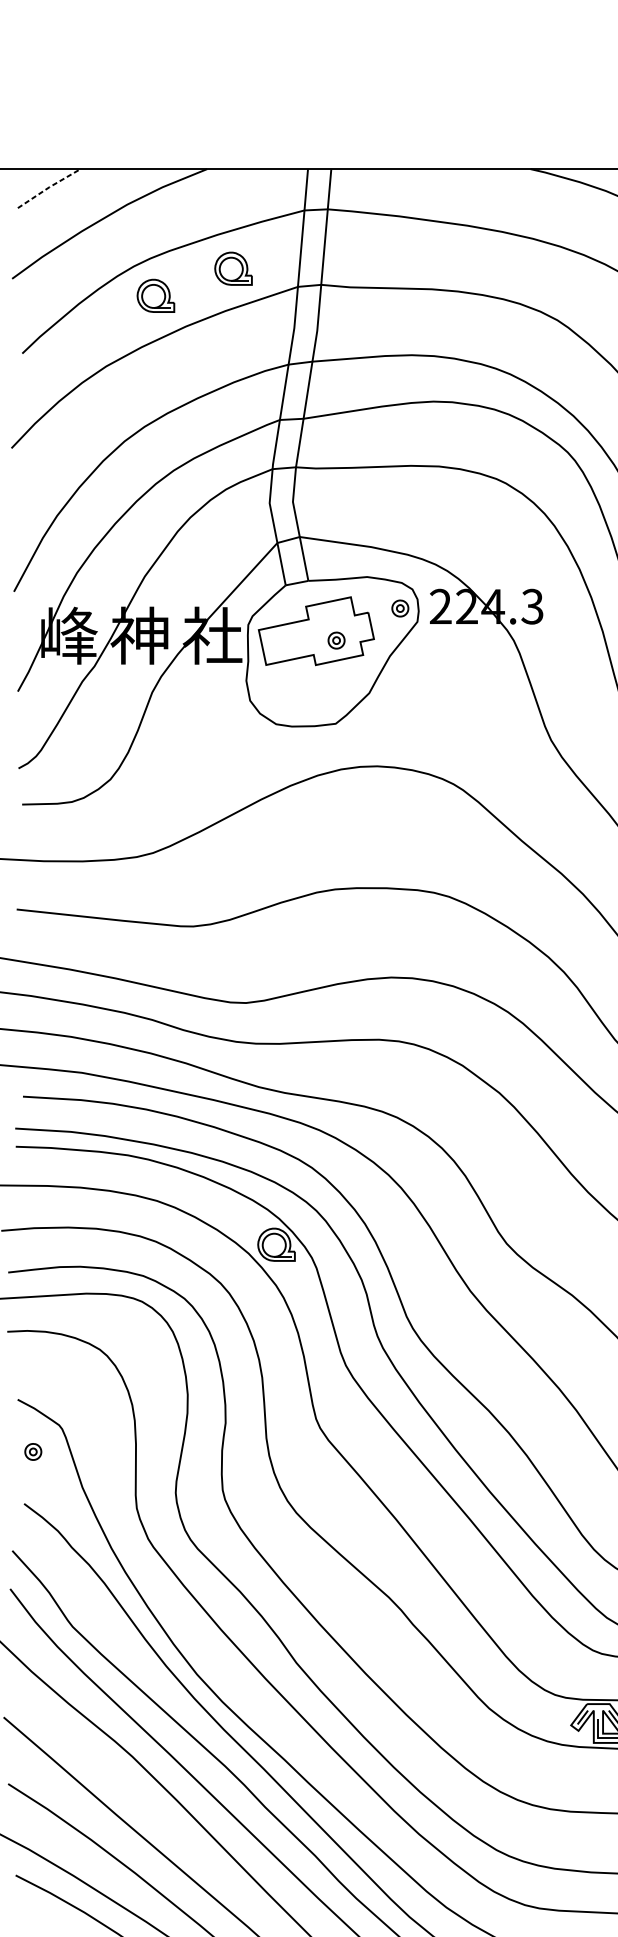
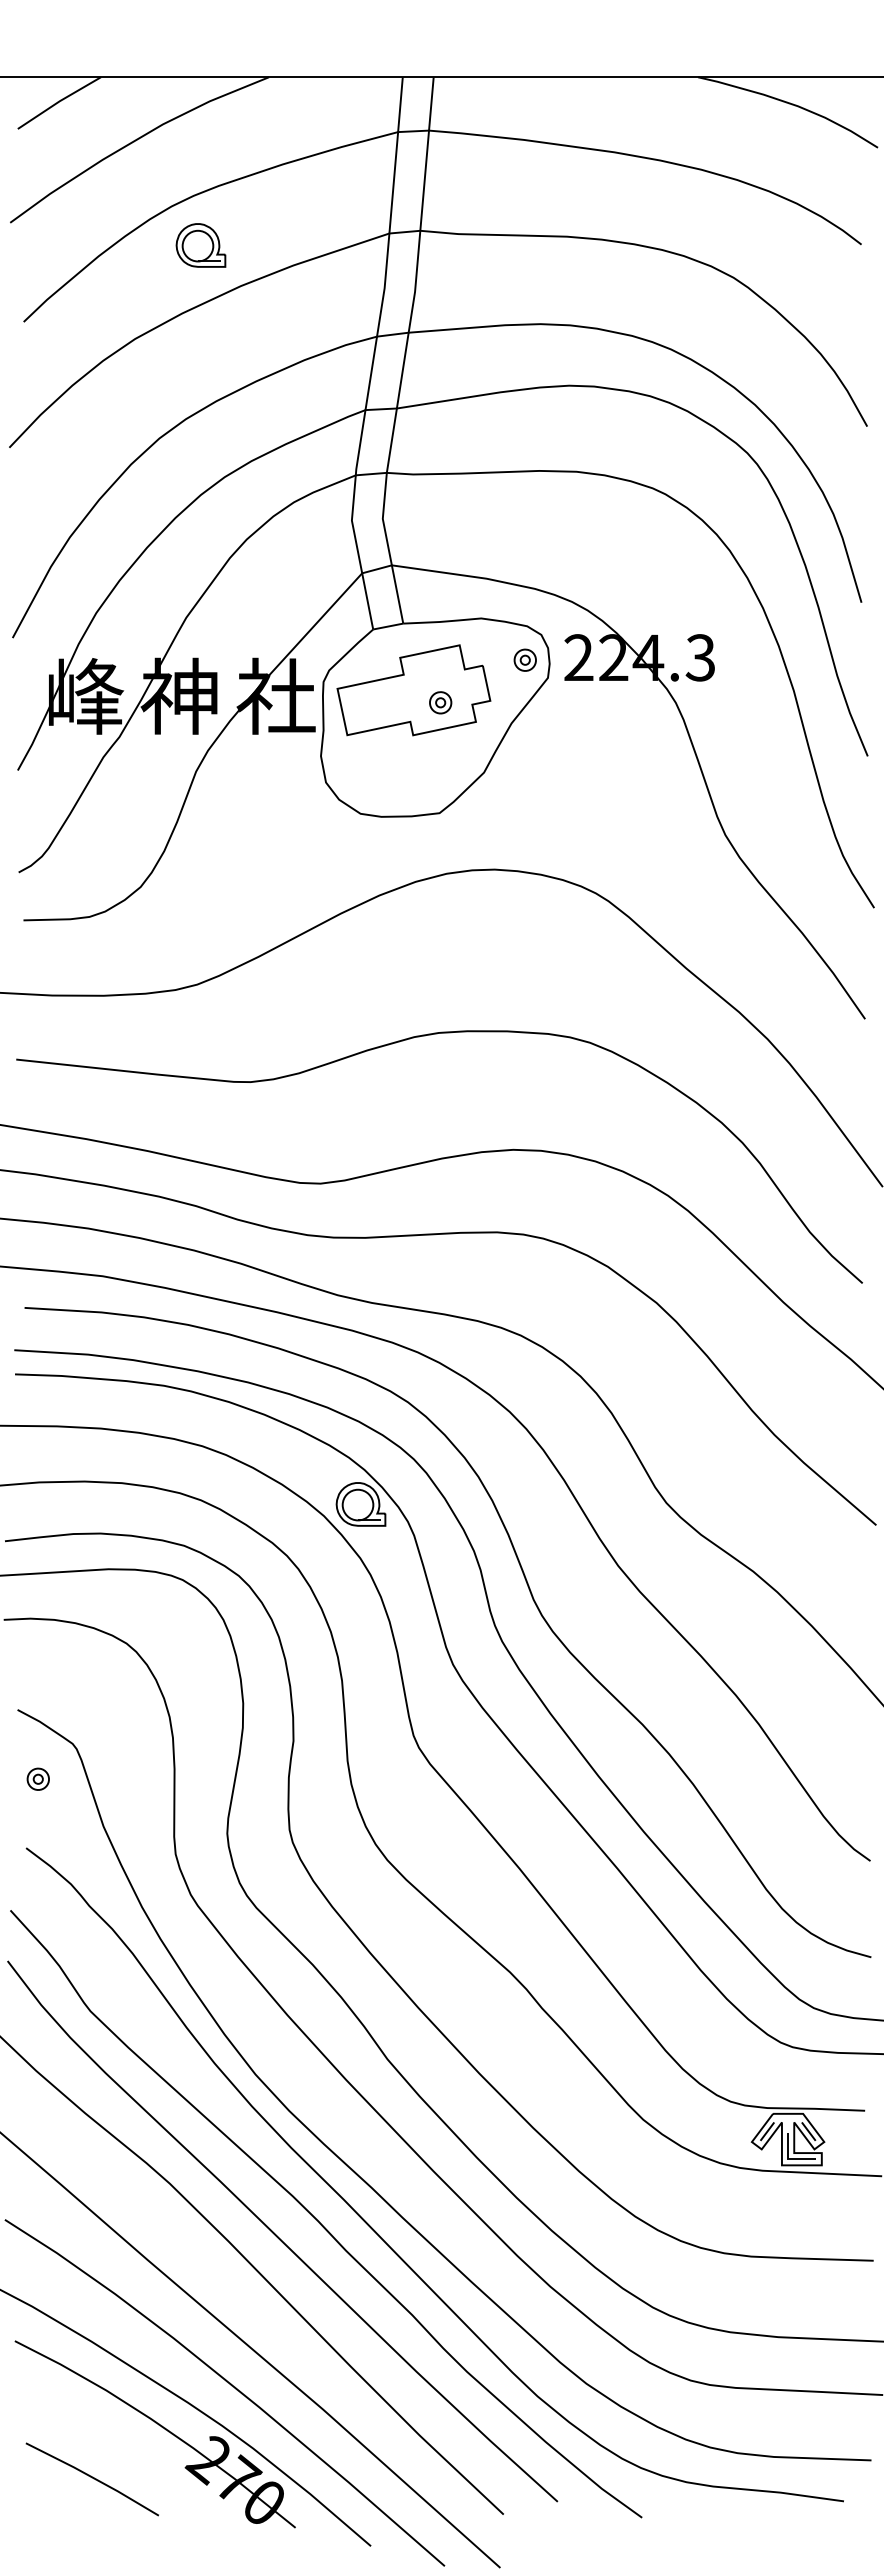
line: (49, 187) -> (59, 101), dashed -> solid
part: (233, 268) -> (303, 209), removed

